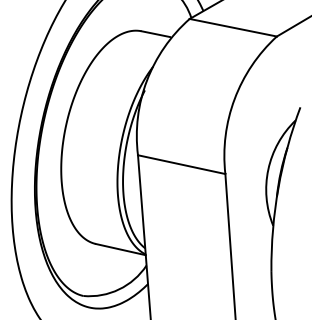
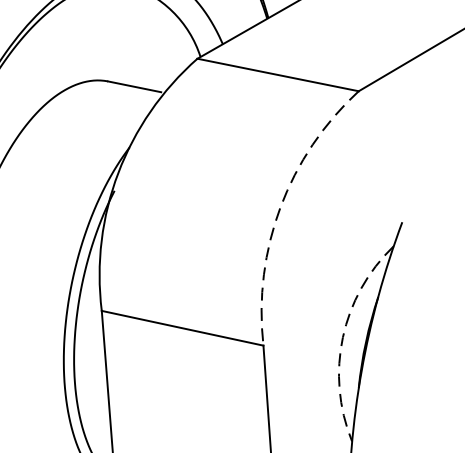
arc: (234, 99) -> (280, 207), solid -> dashed
arc: (268, 169) -> (343, 337), solid -> dashed

